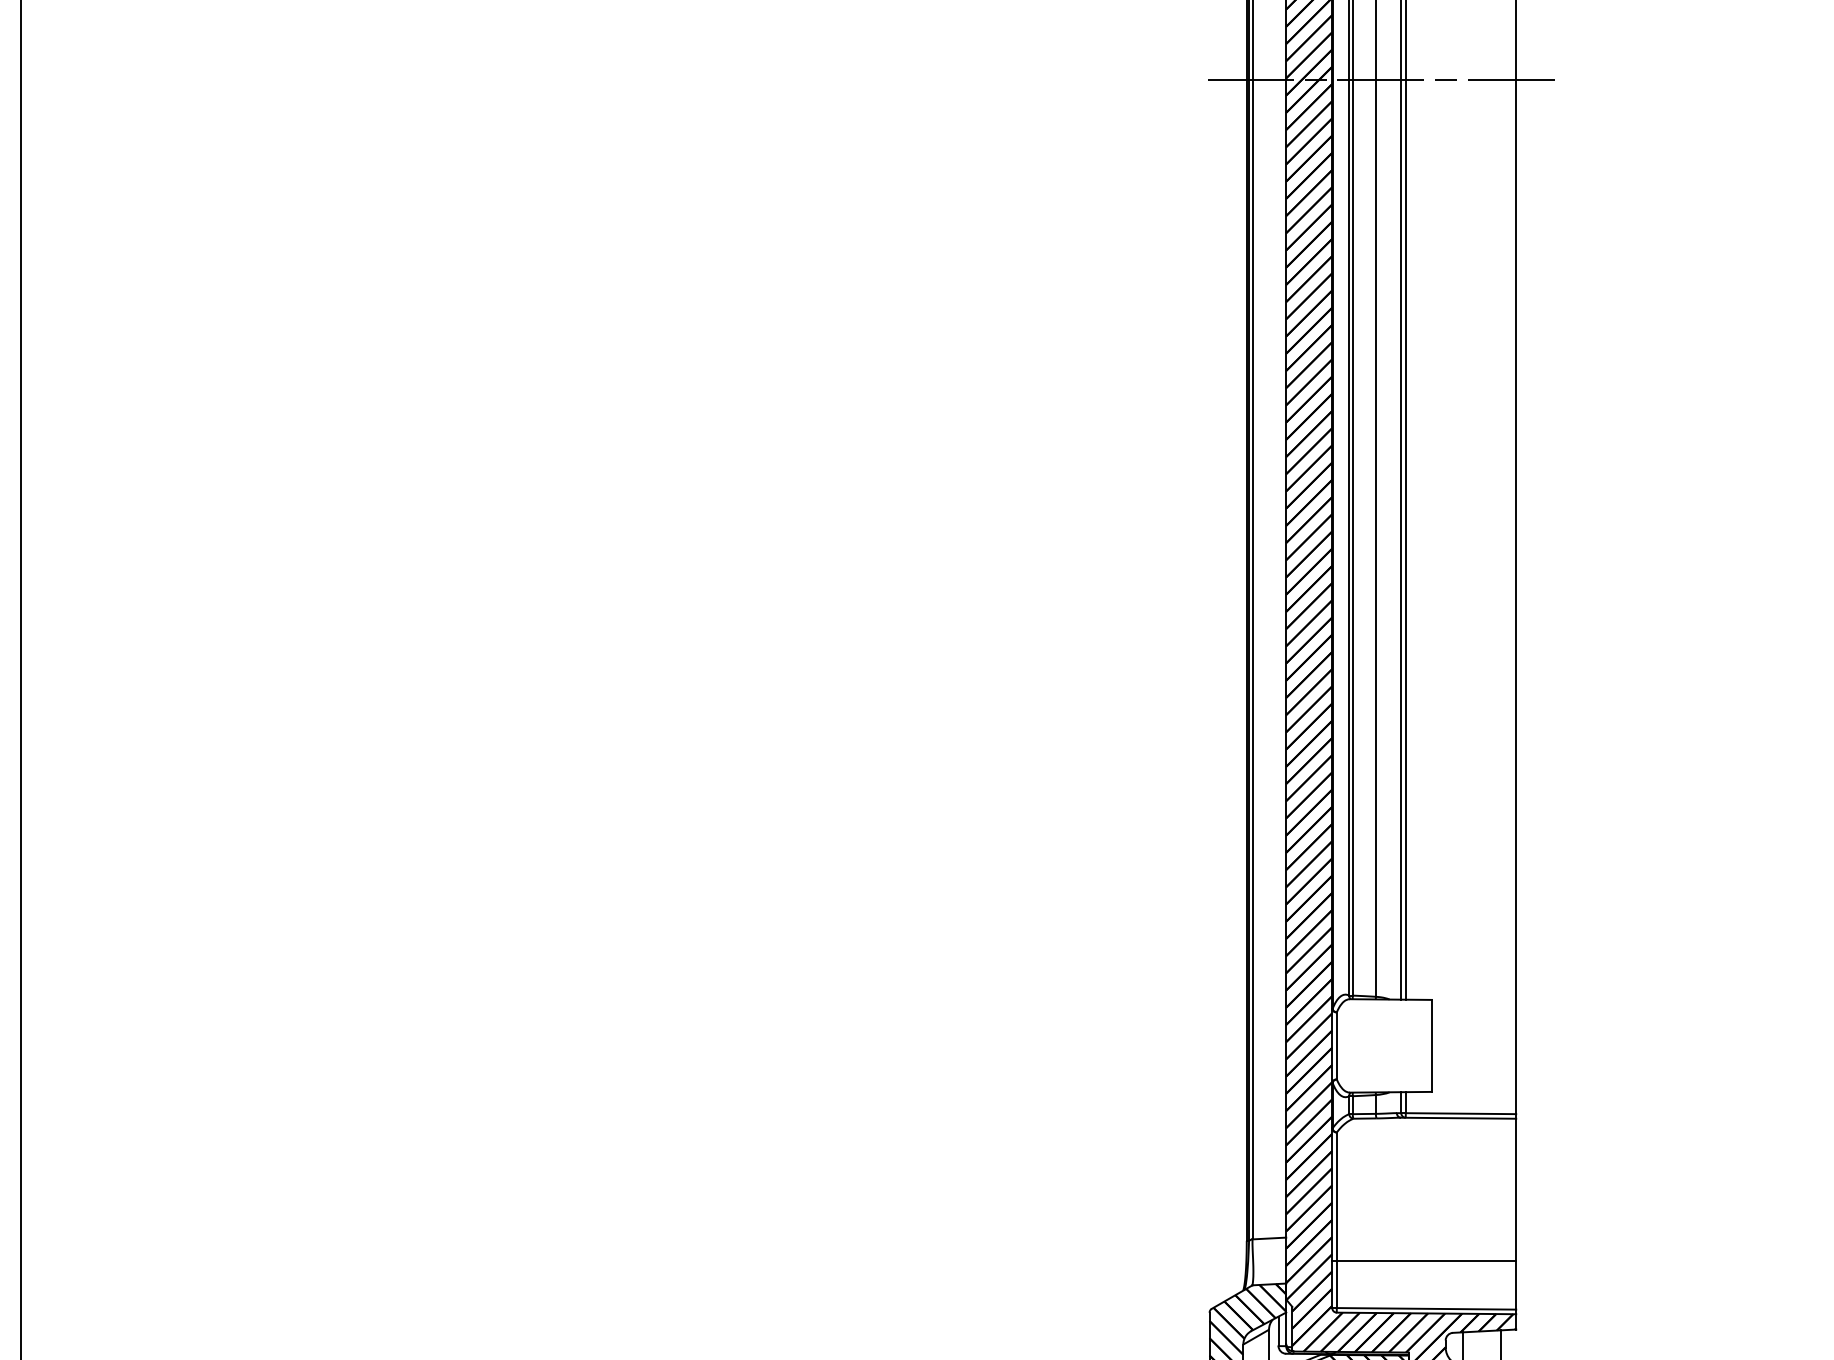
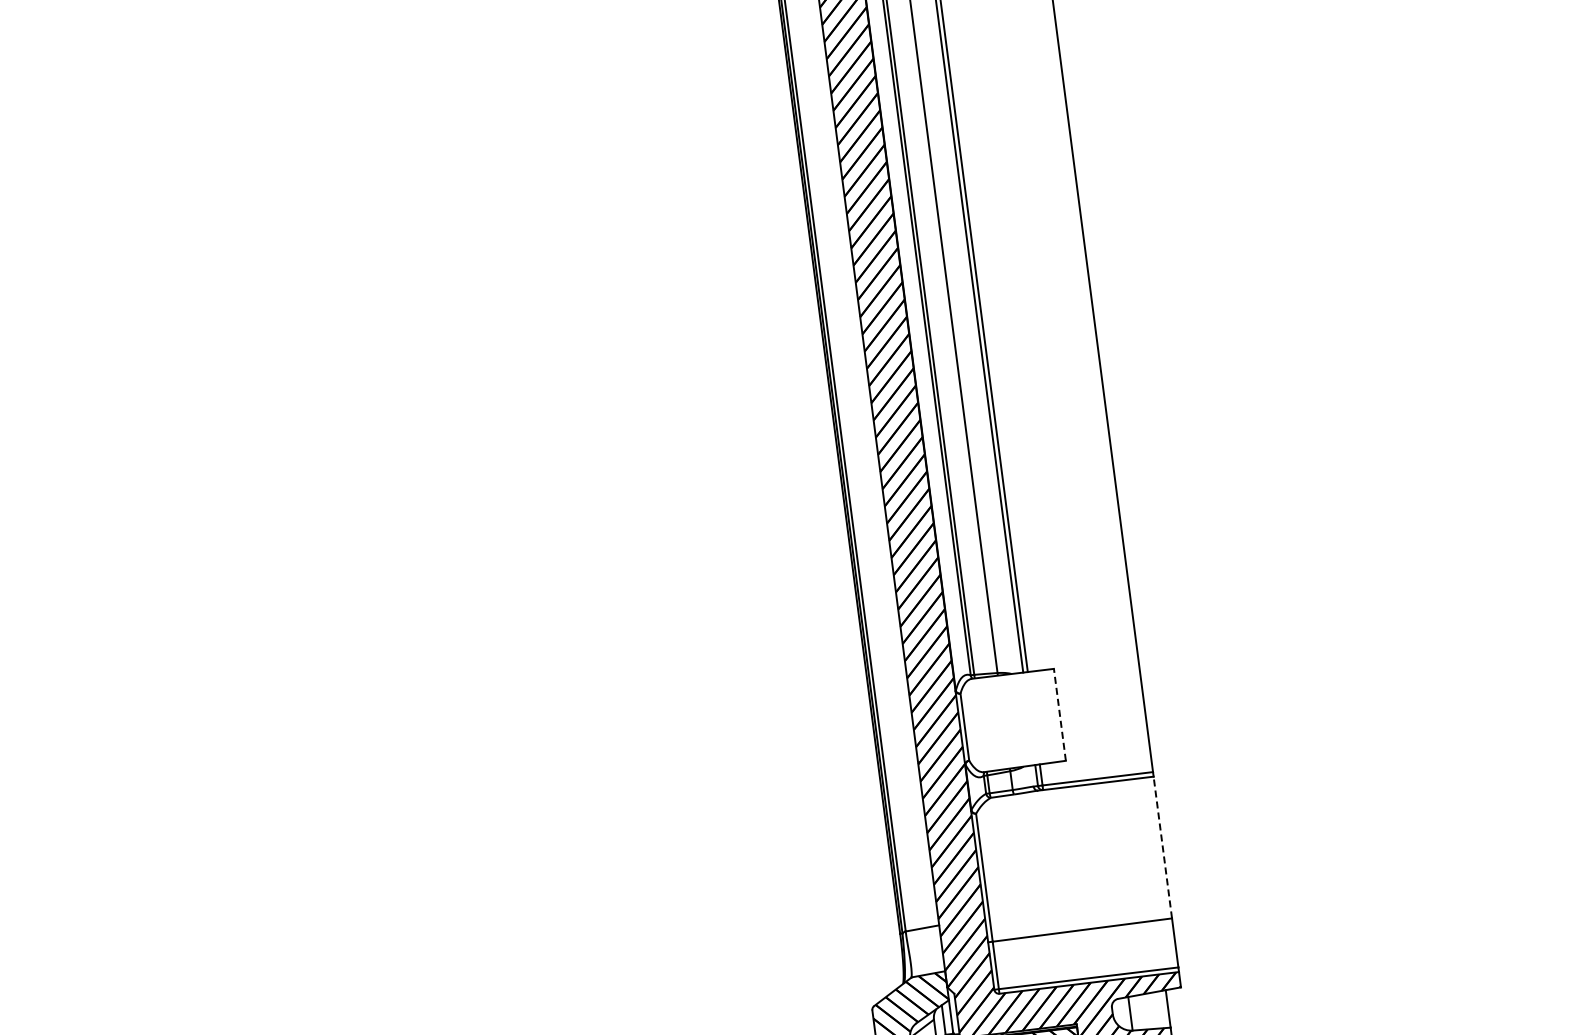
line: (1431, 1045) -> (1059, 714), solid -> dashed
line: (1516, 1189) -> (1163, 847), solid -> dashed

